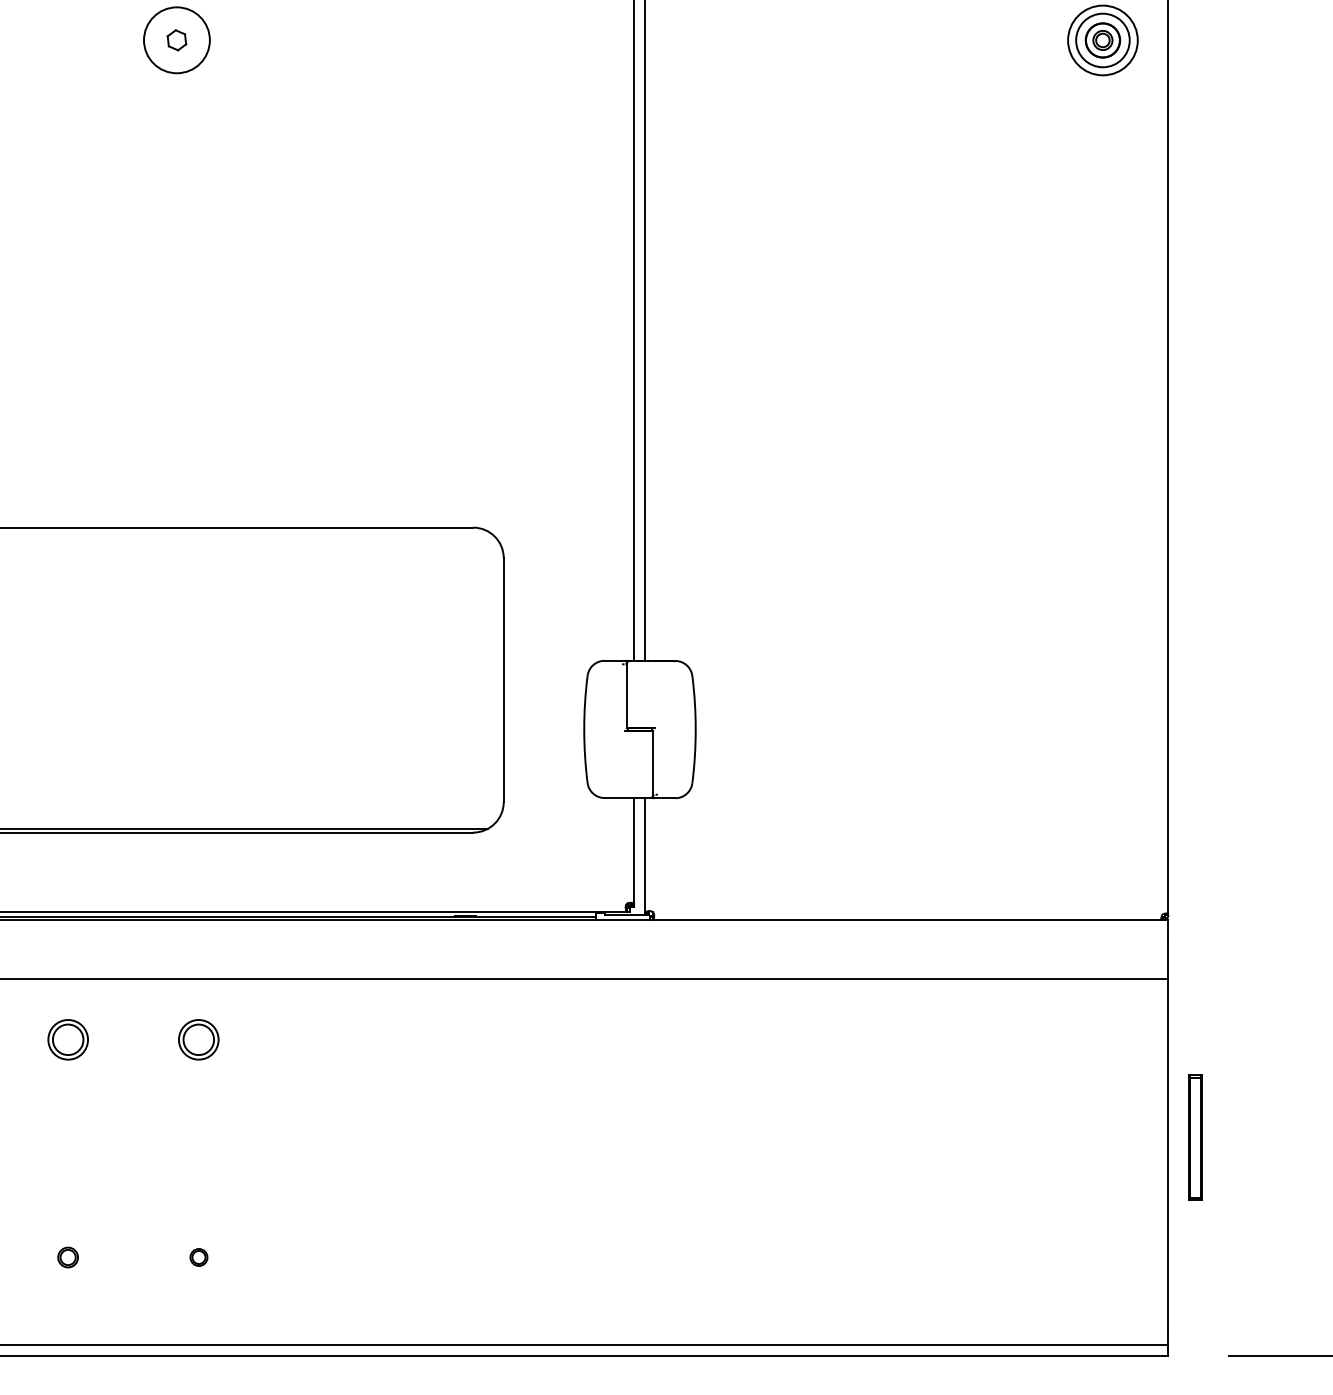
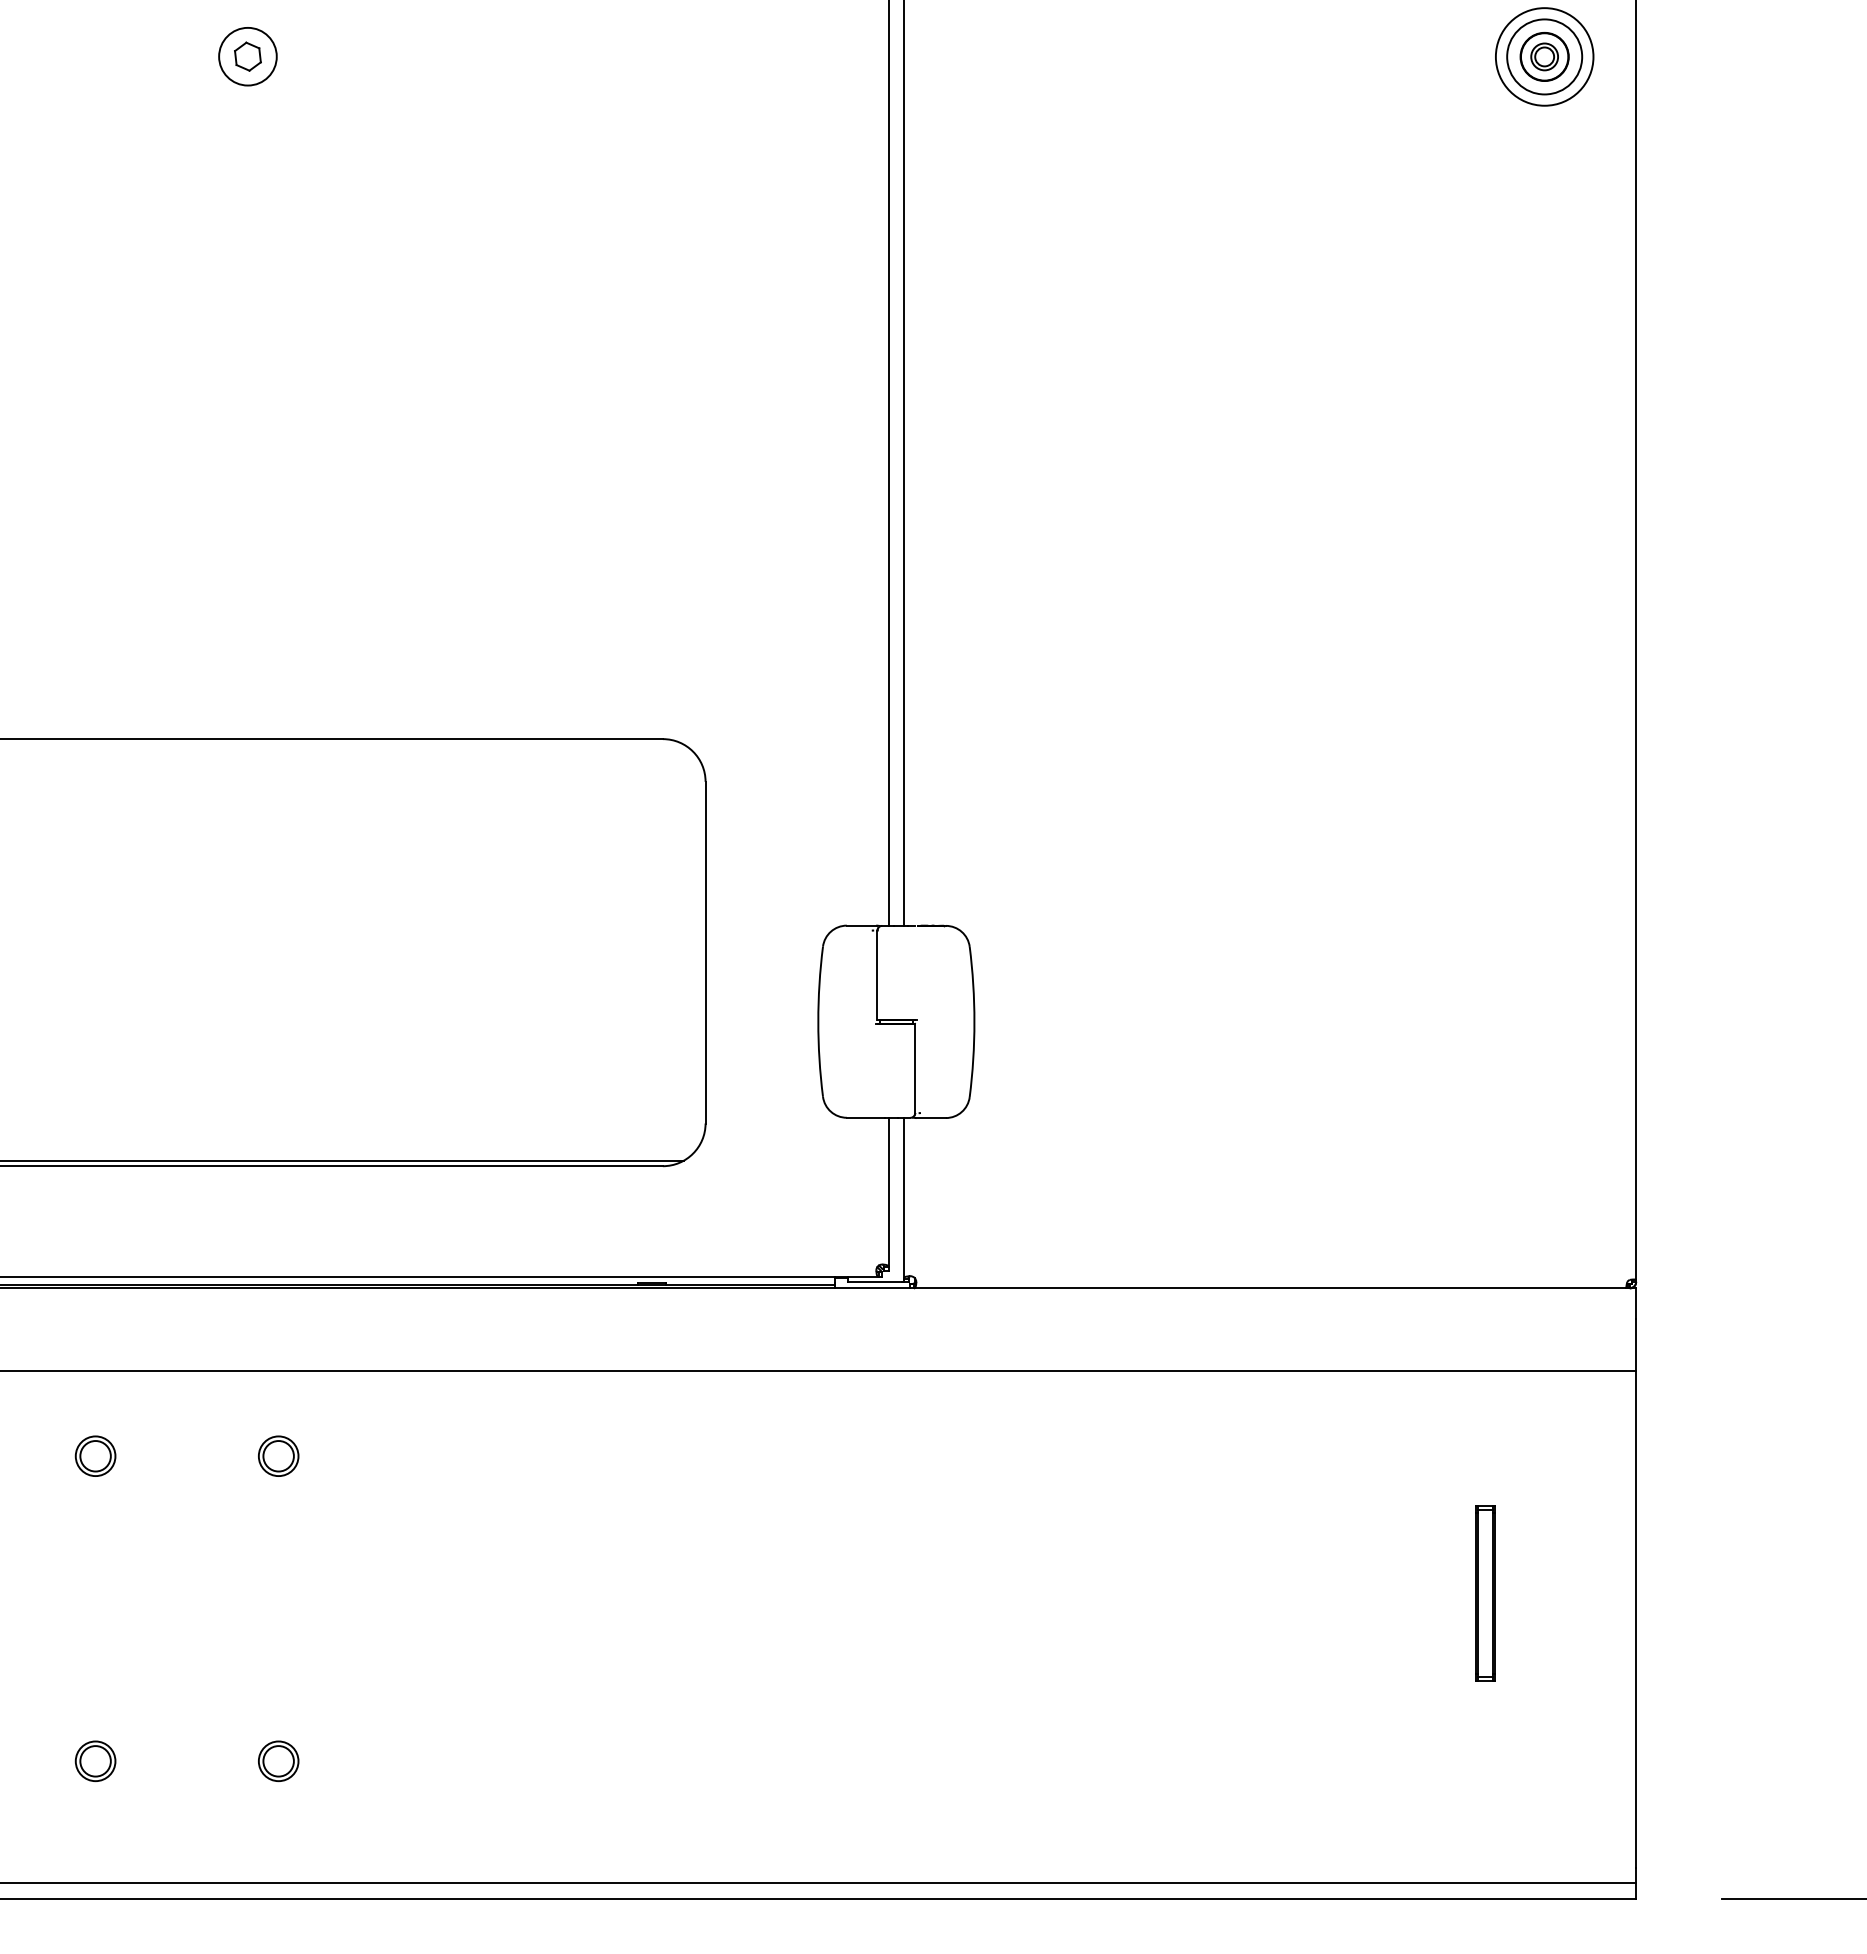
circle: (176, 40) -> (247, 56), size x0.62
part: (68, 1039) -> (95, 1455), size x0.71
part: (198, 1039) -> (278, 1455), size x0.71
part: (1195, 1137) -> (1485, 1593), moved
part: (68, 1256) -> (95, 1760), size x1.43
part: (198, 1256) -> (278, 1760), size x1.67

